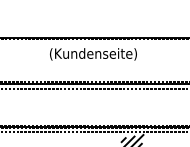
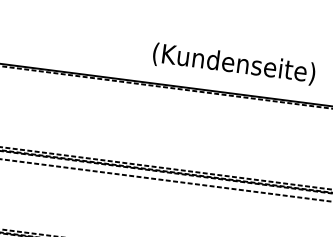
text: (93, 54) -> (234, 64), moved

